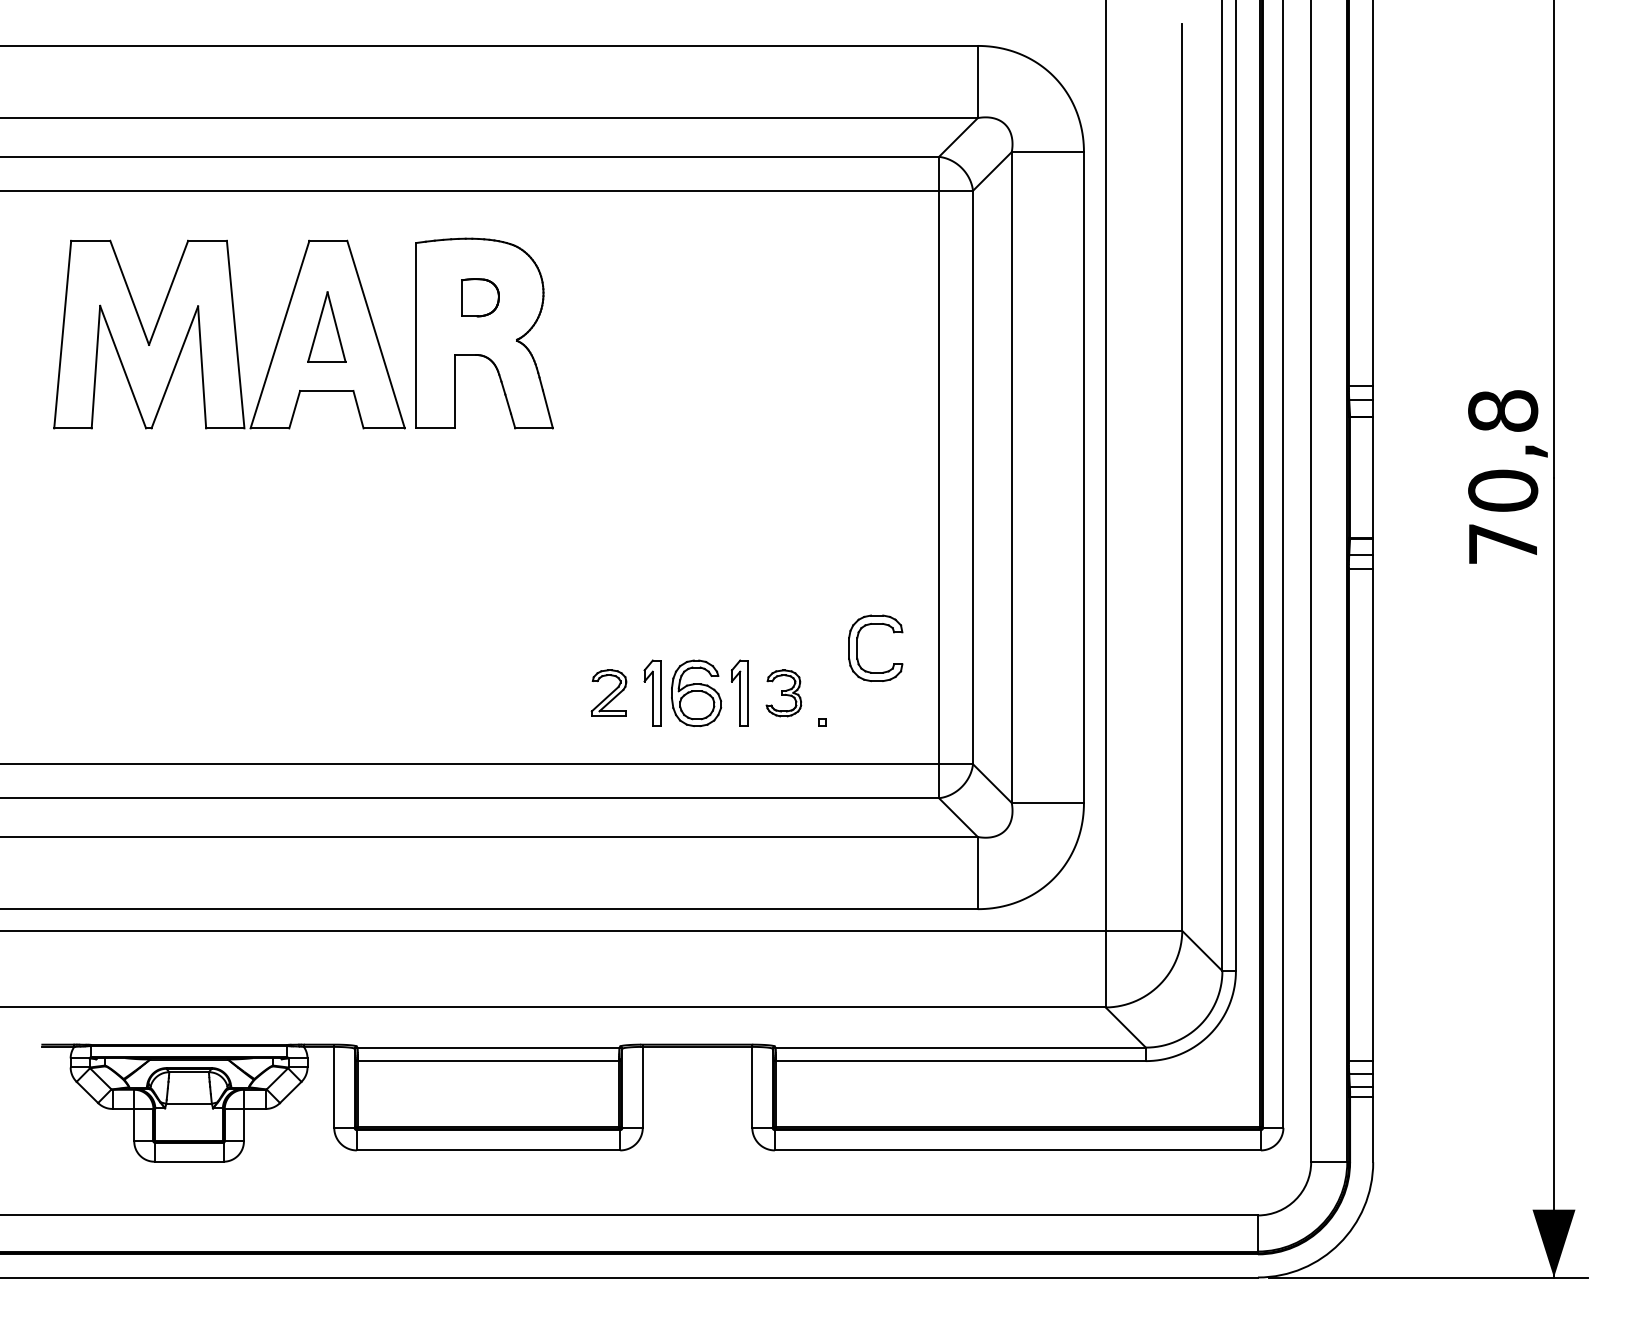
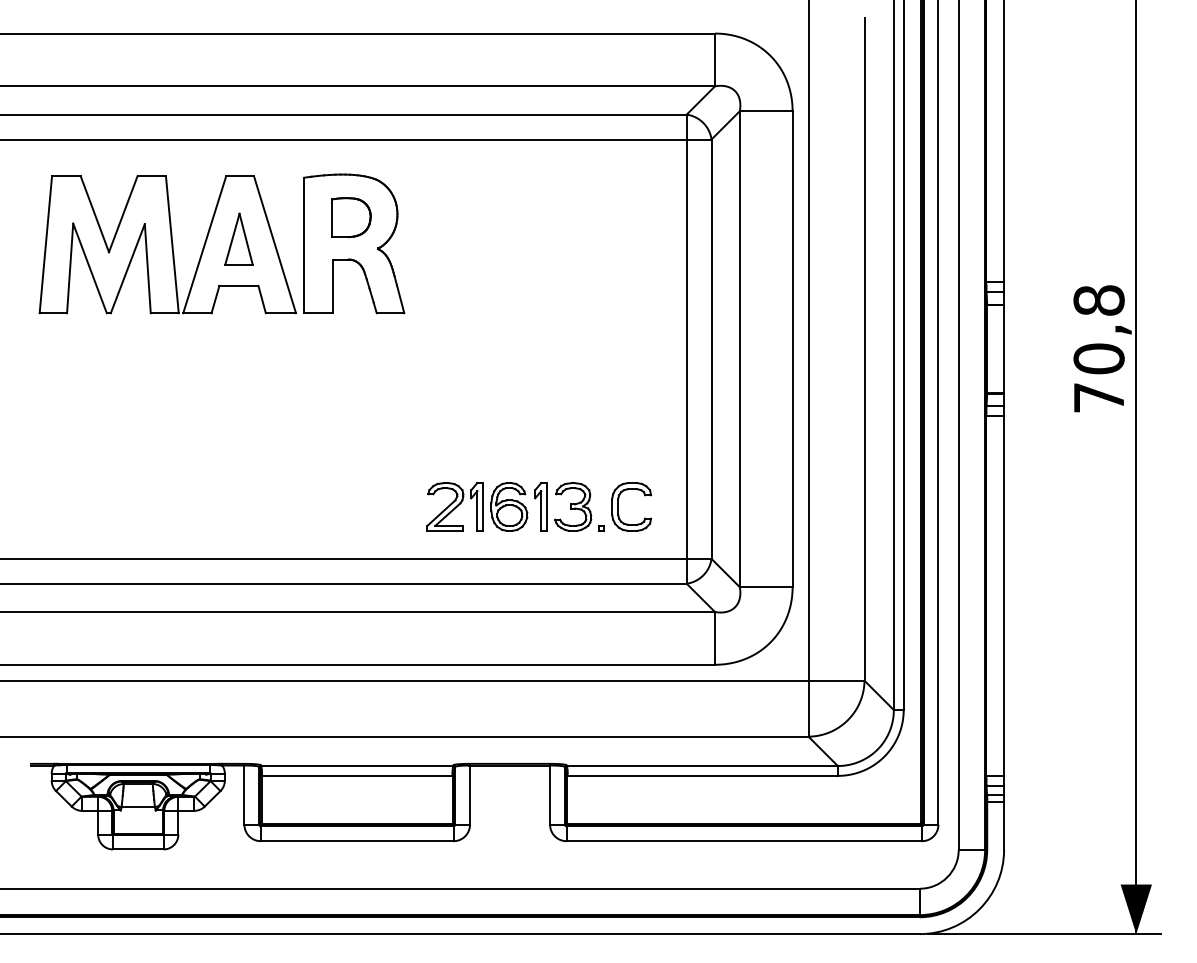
part: (480, 297) -> (351, 217), size x1.43
part: (857, 648) -> (618, 507), moved
part: (608, 692) -> (444, 506), size x1.43
part: (783, 693) -> (572, 507), size x1.43

